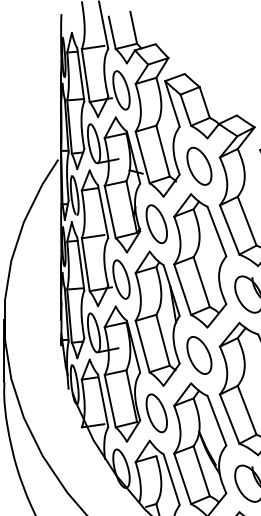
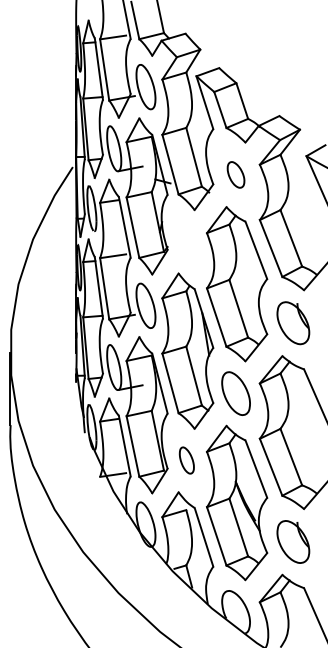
part: (198, 165) -> (235, 174), size x0.6
part: (156, 223) -> (186, 241), removed
part: (156, 413) -> (186, 460), size x0.6

